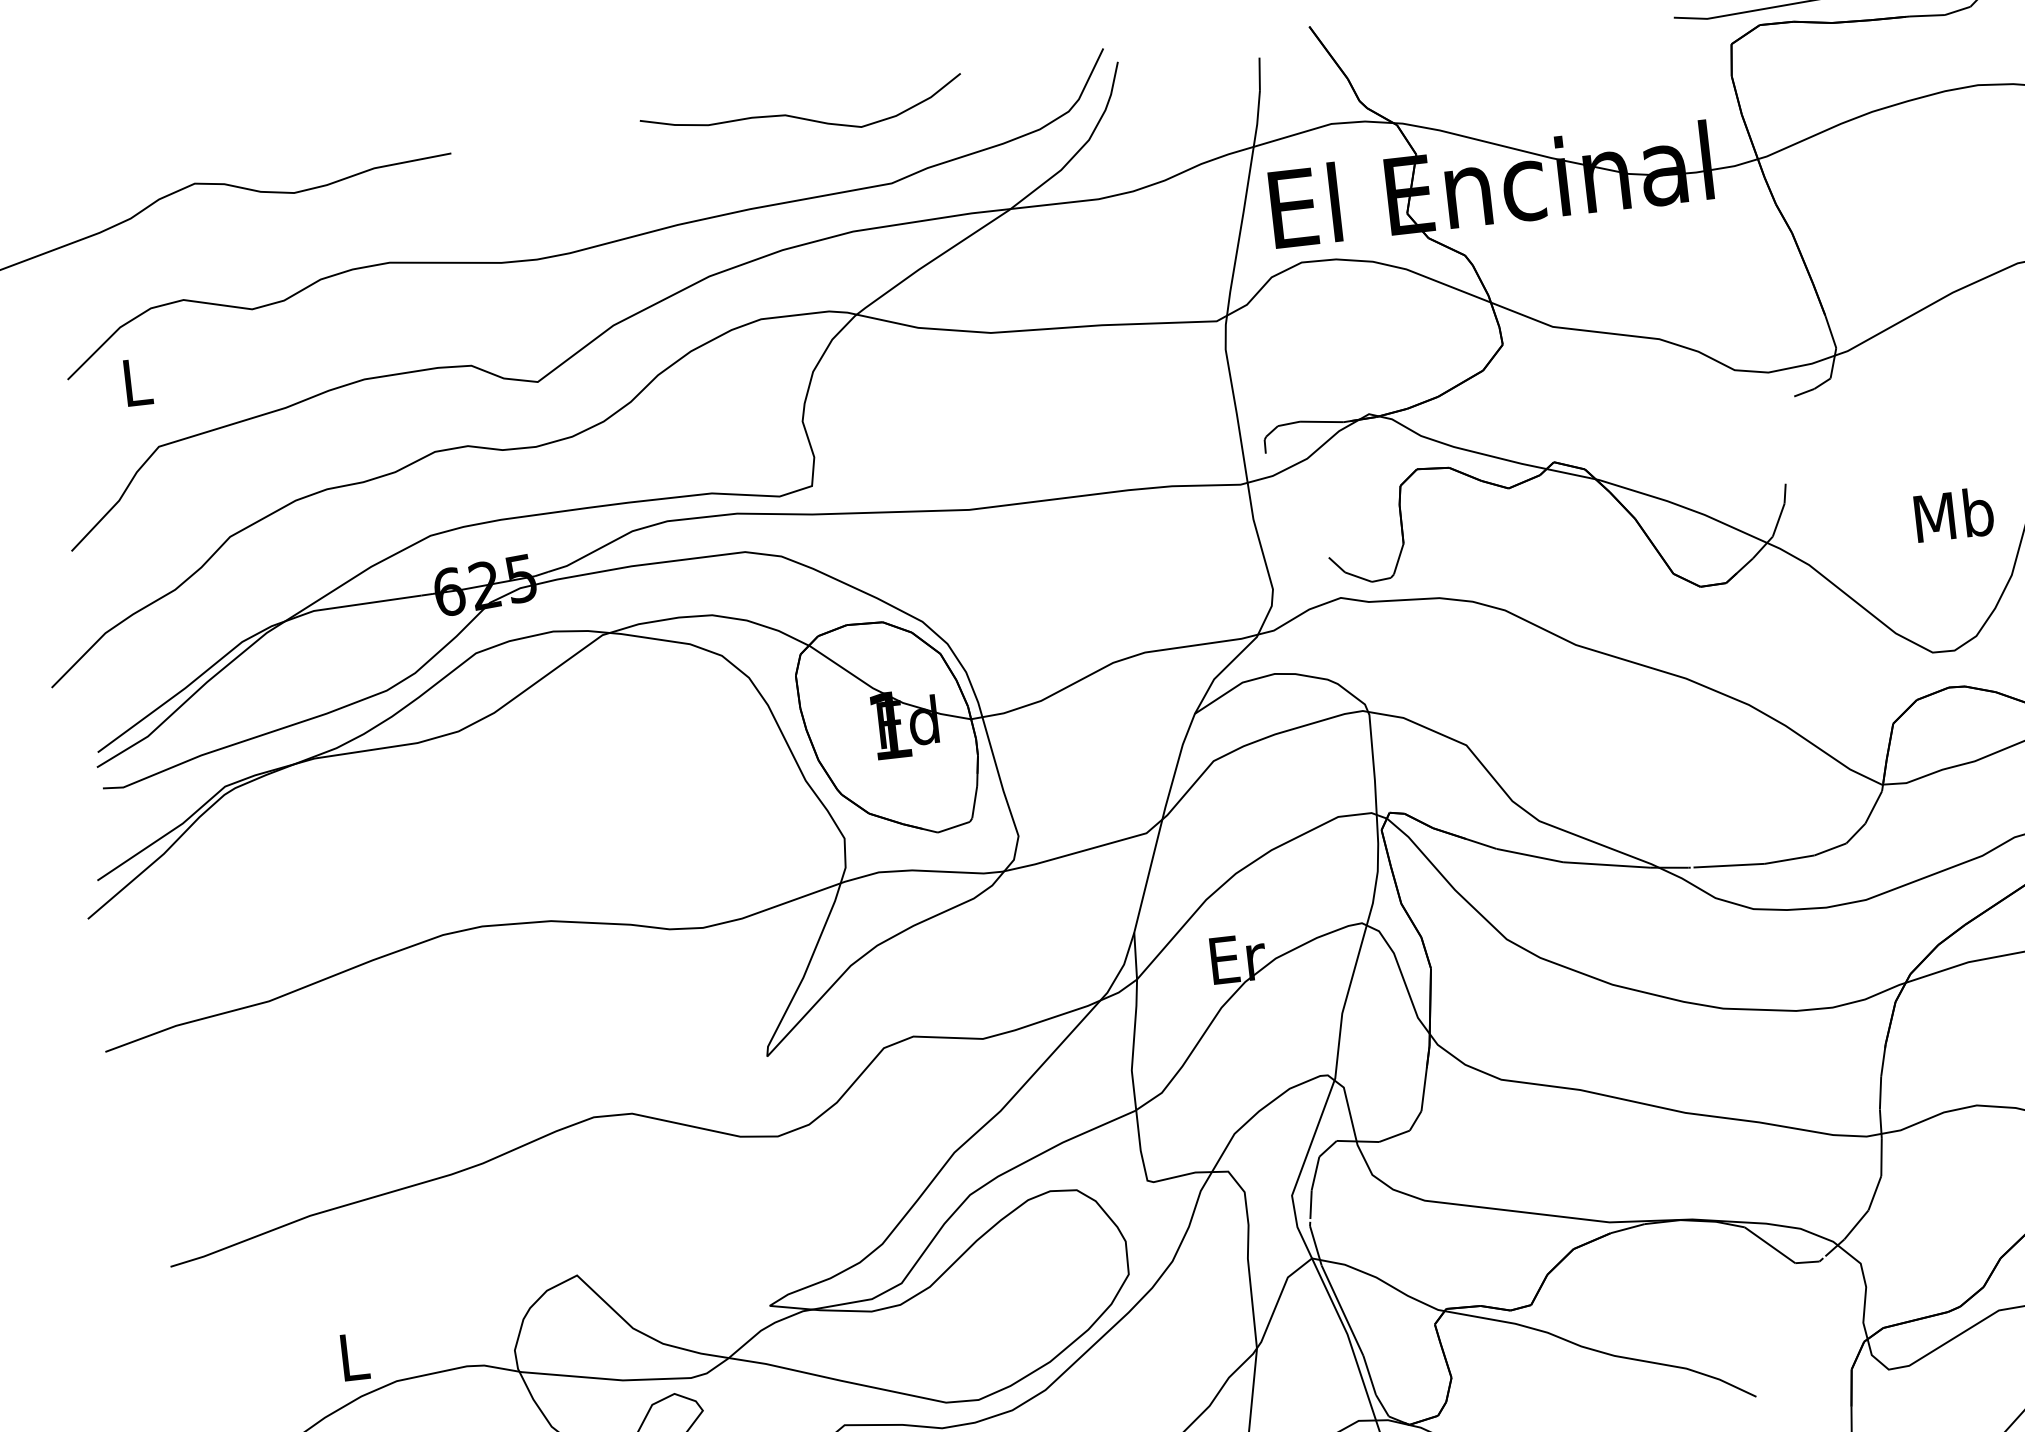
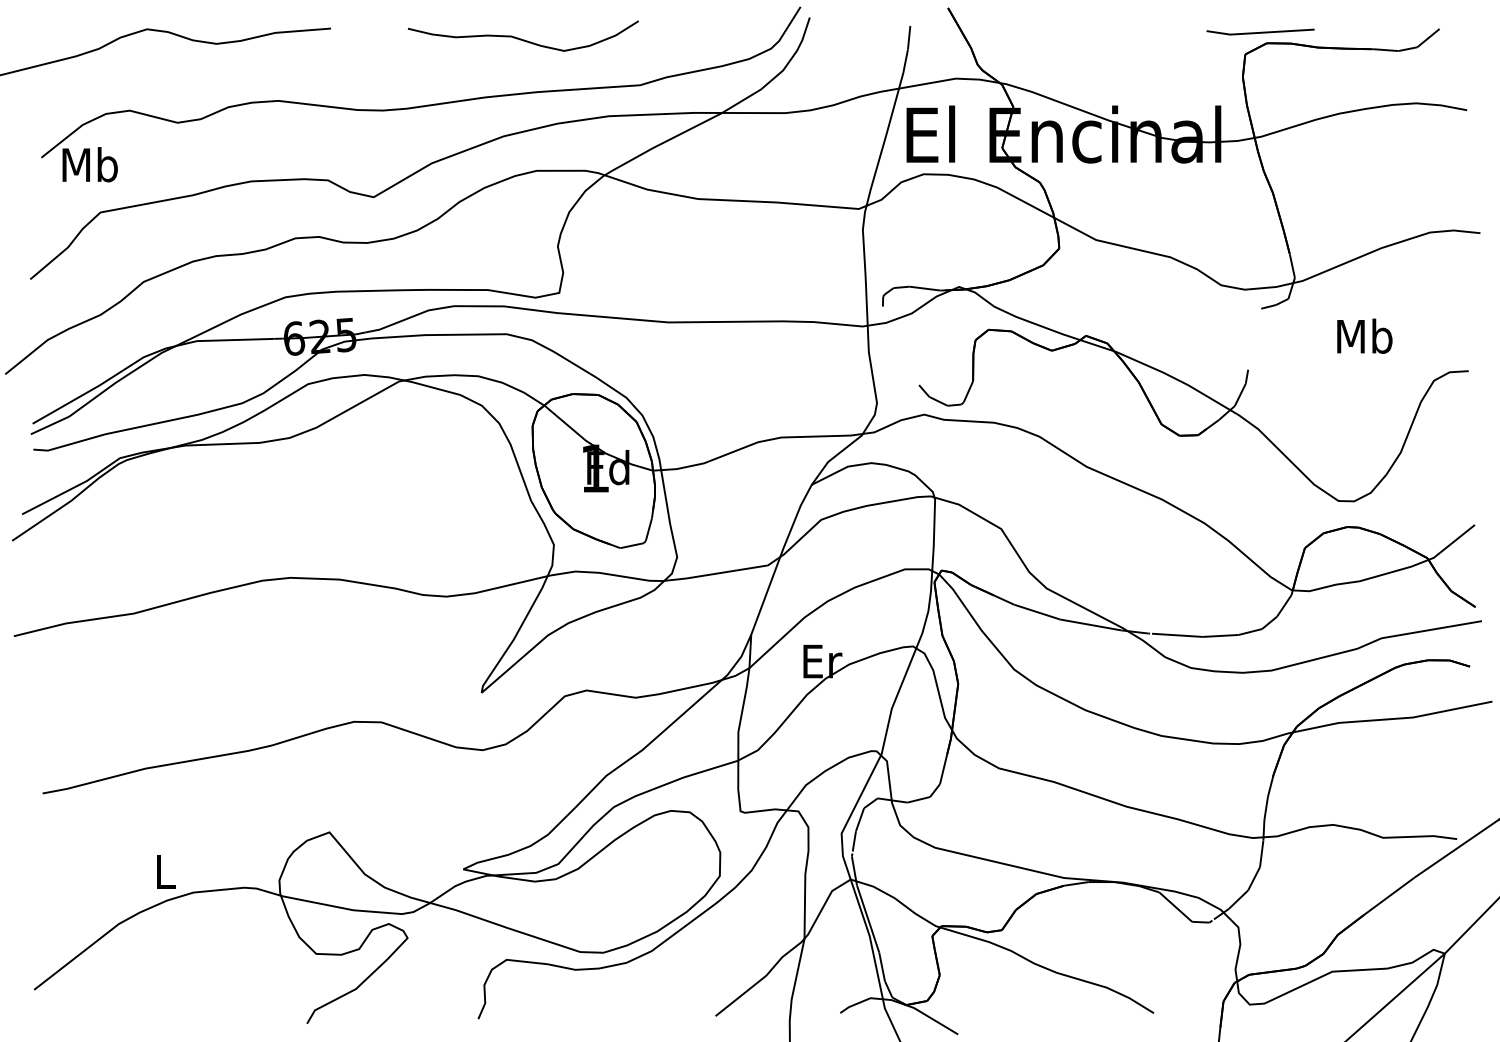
curve: (799, 116) -> (521, 38), moved
text: (135, 381) -> (89, 164), L -> Mb
text: (1953, 513) -> (1364, 335), moved

